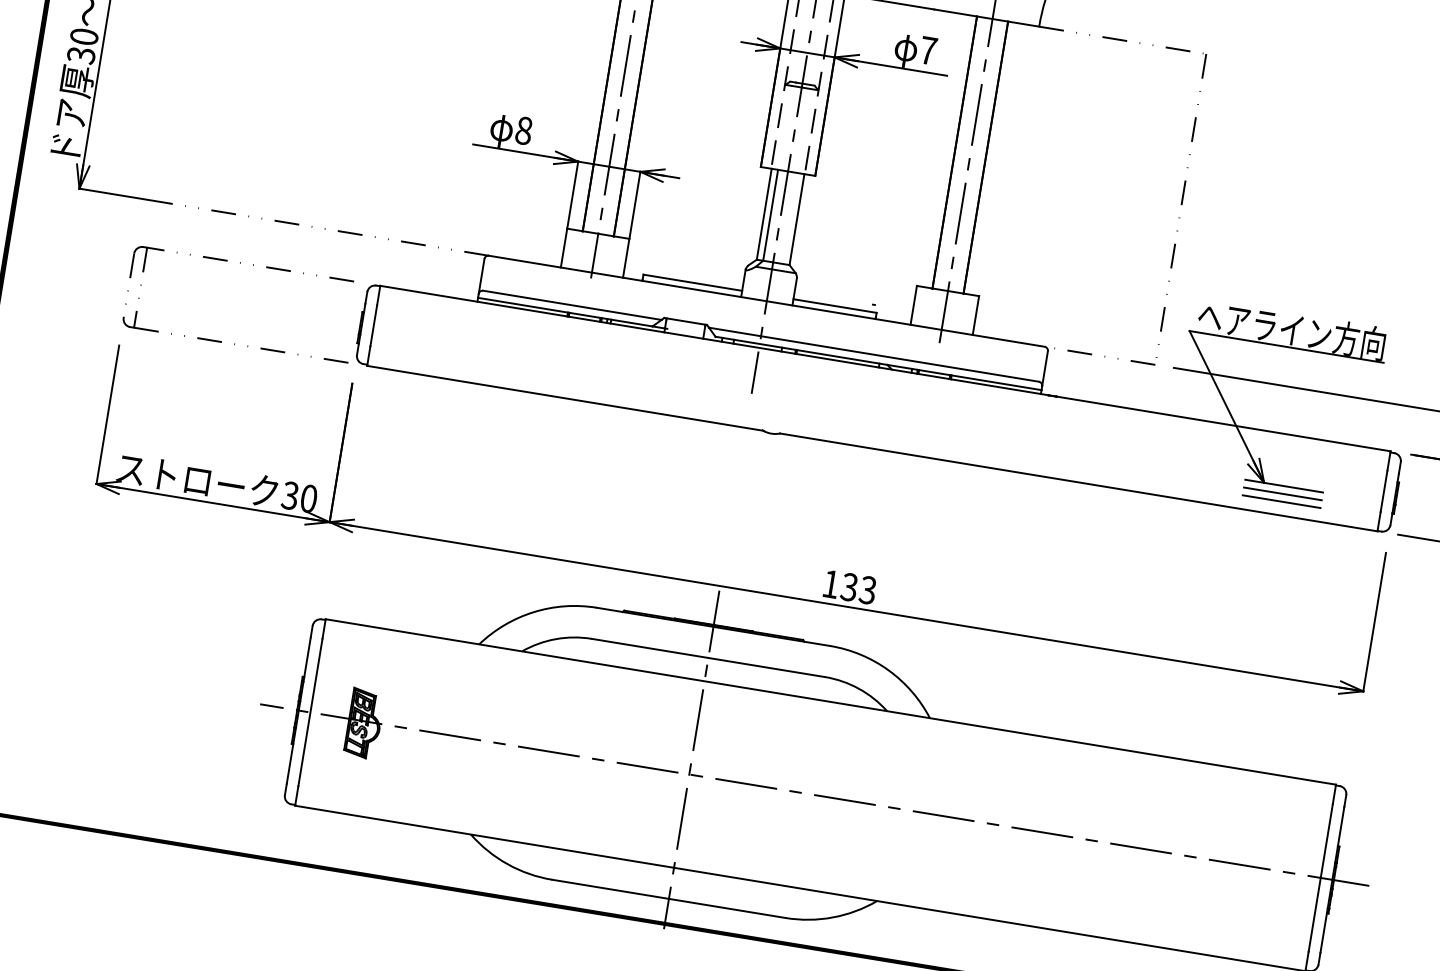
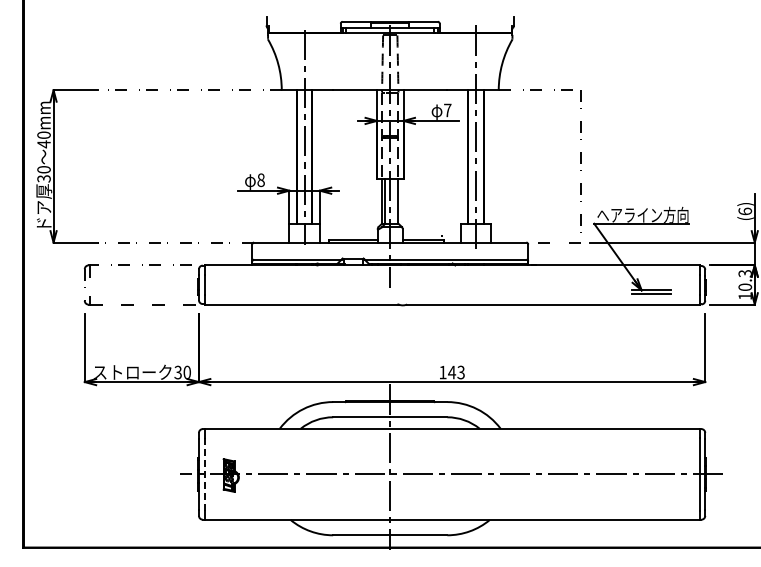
line: (1281, 500) -> (651, 297), removed
text: (850, 587) -> (452, 372), 133 -> 143
line: (310, 710) -> (204, 473), solid -> dashed

